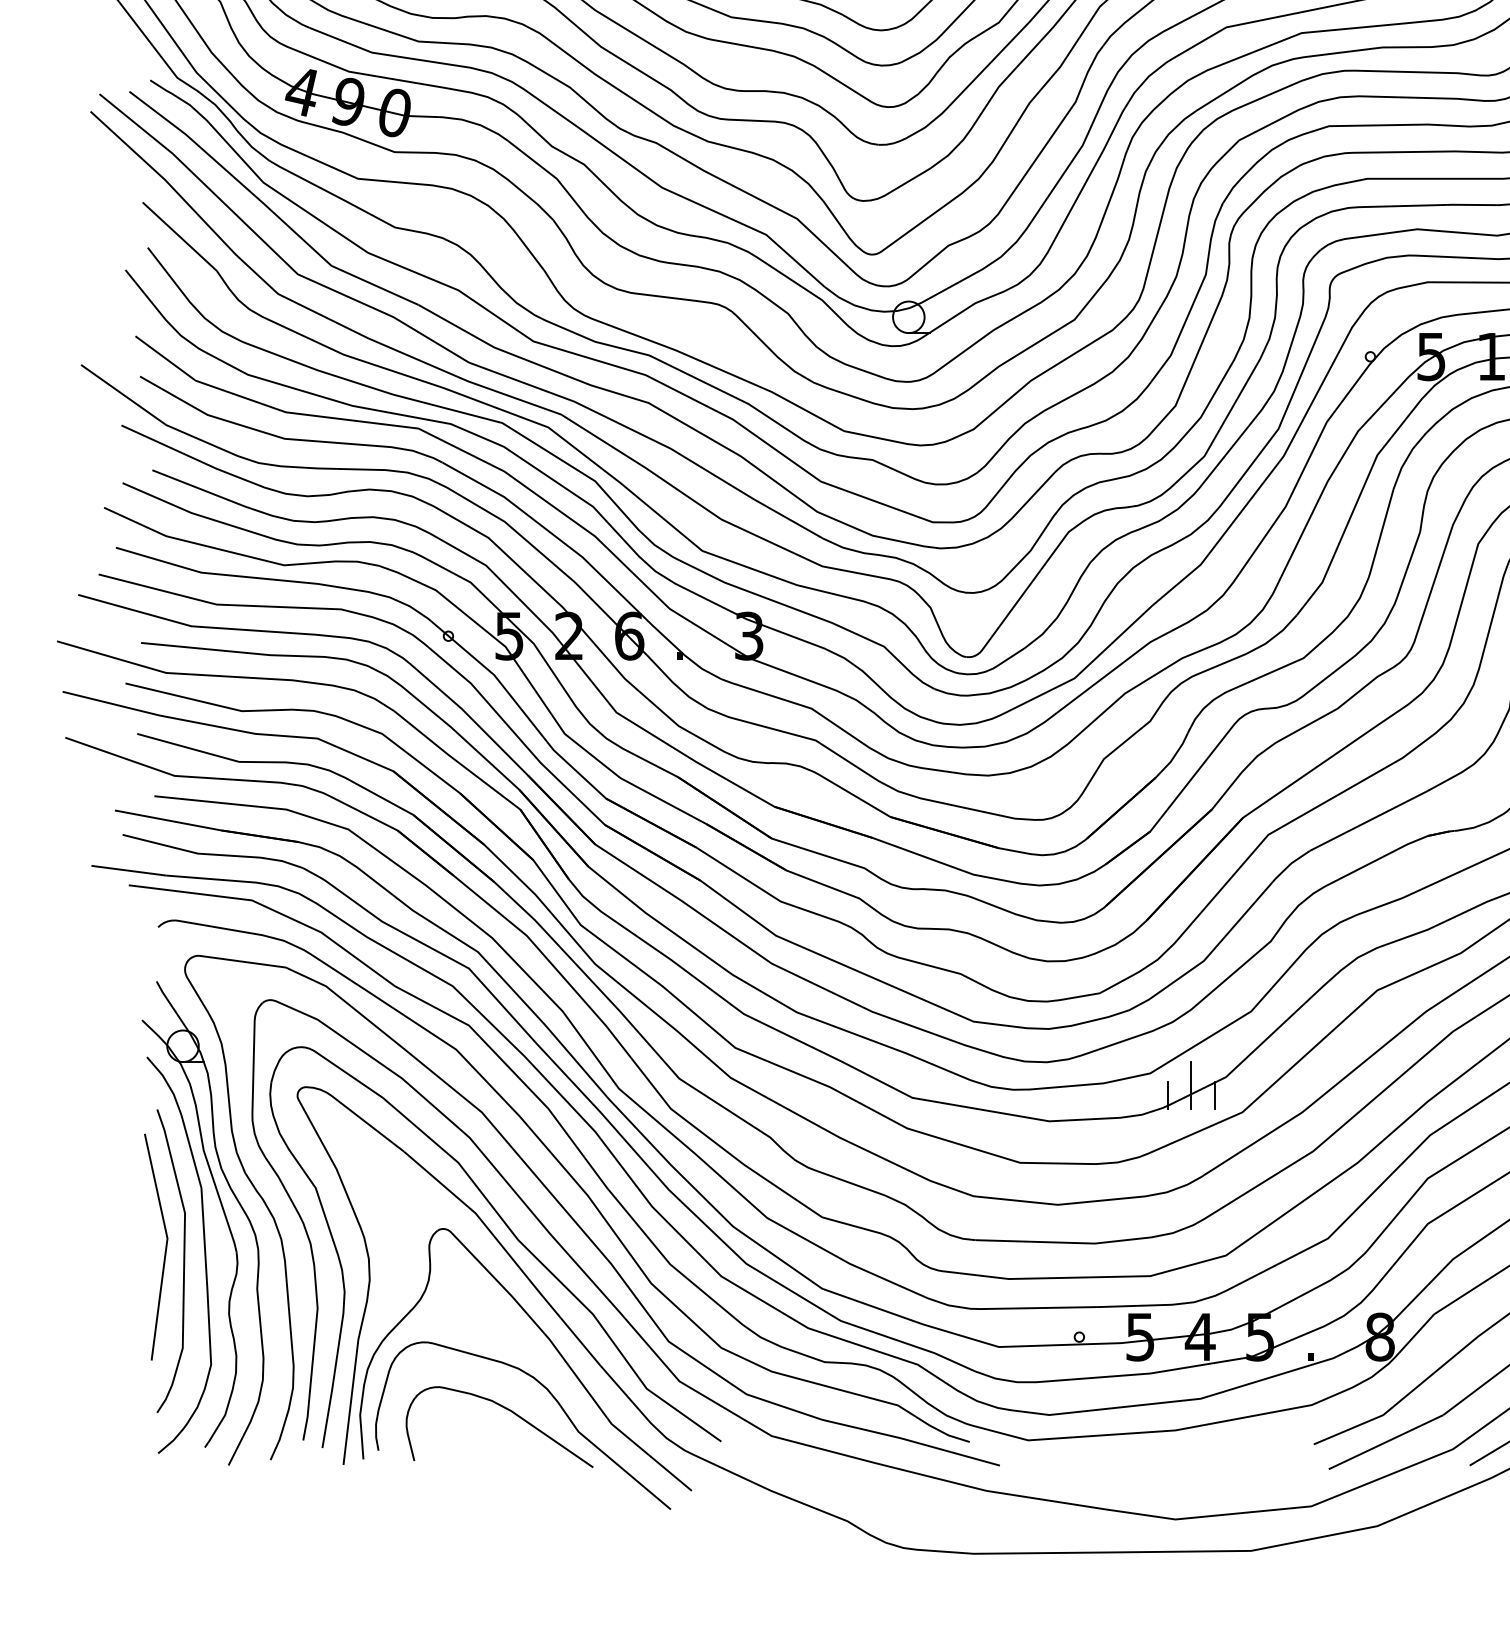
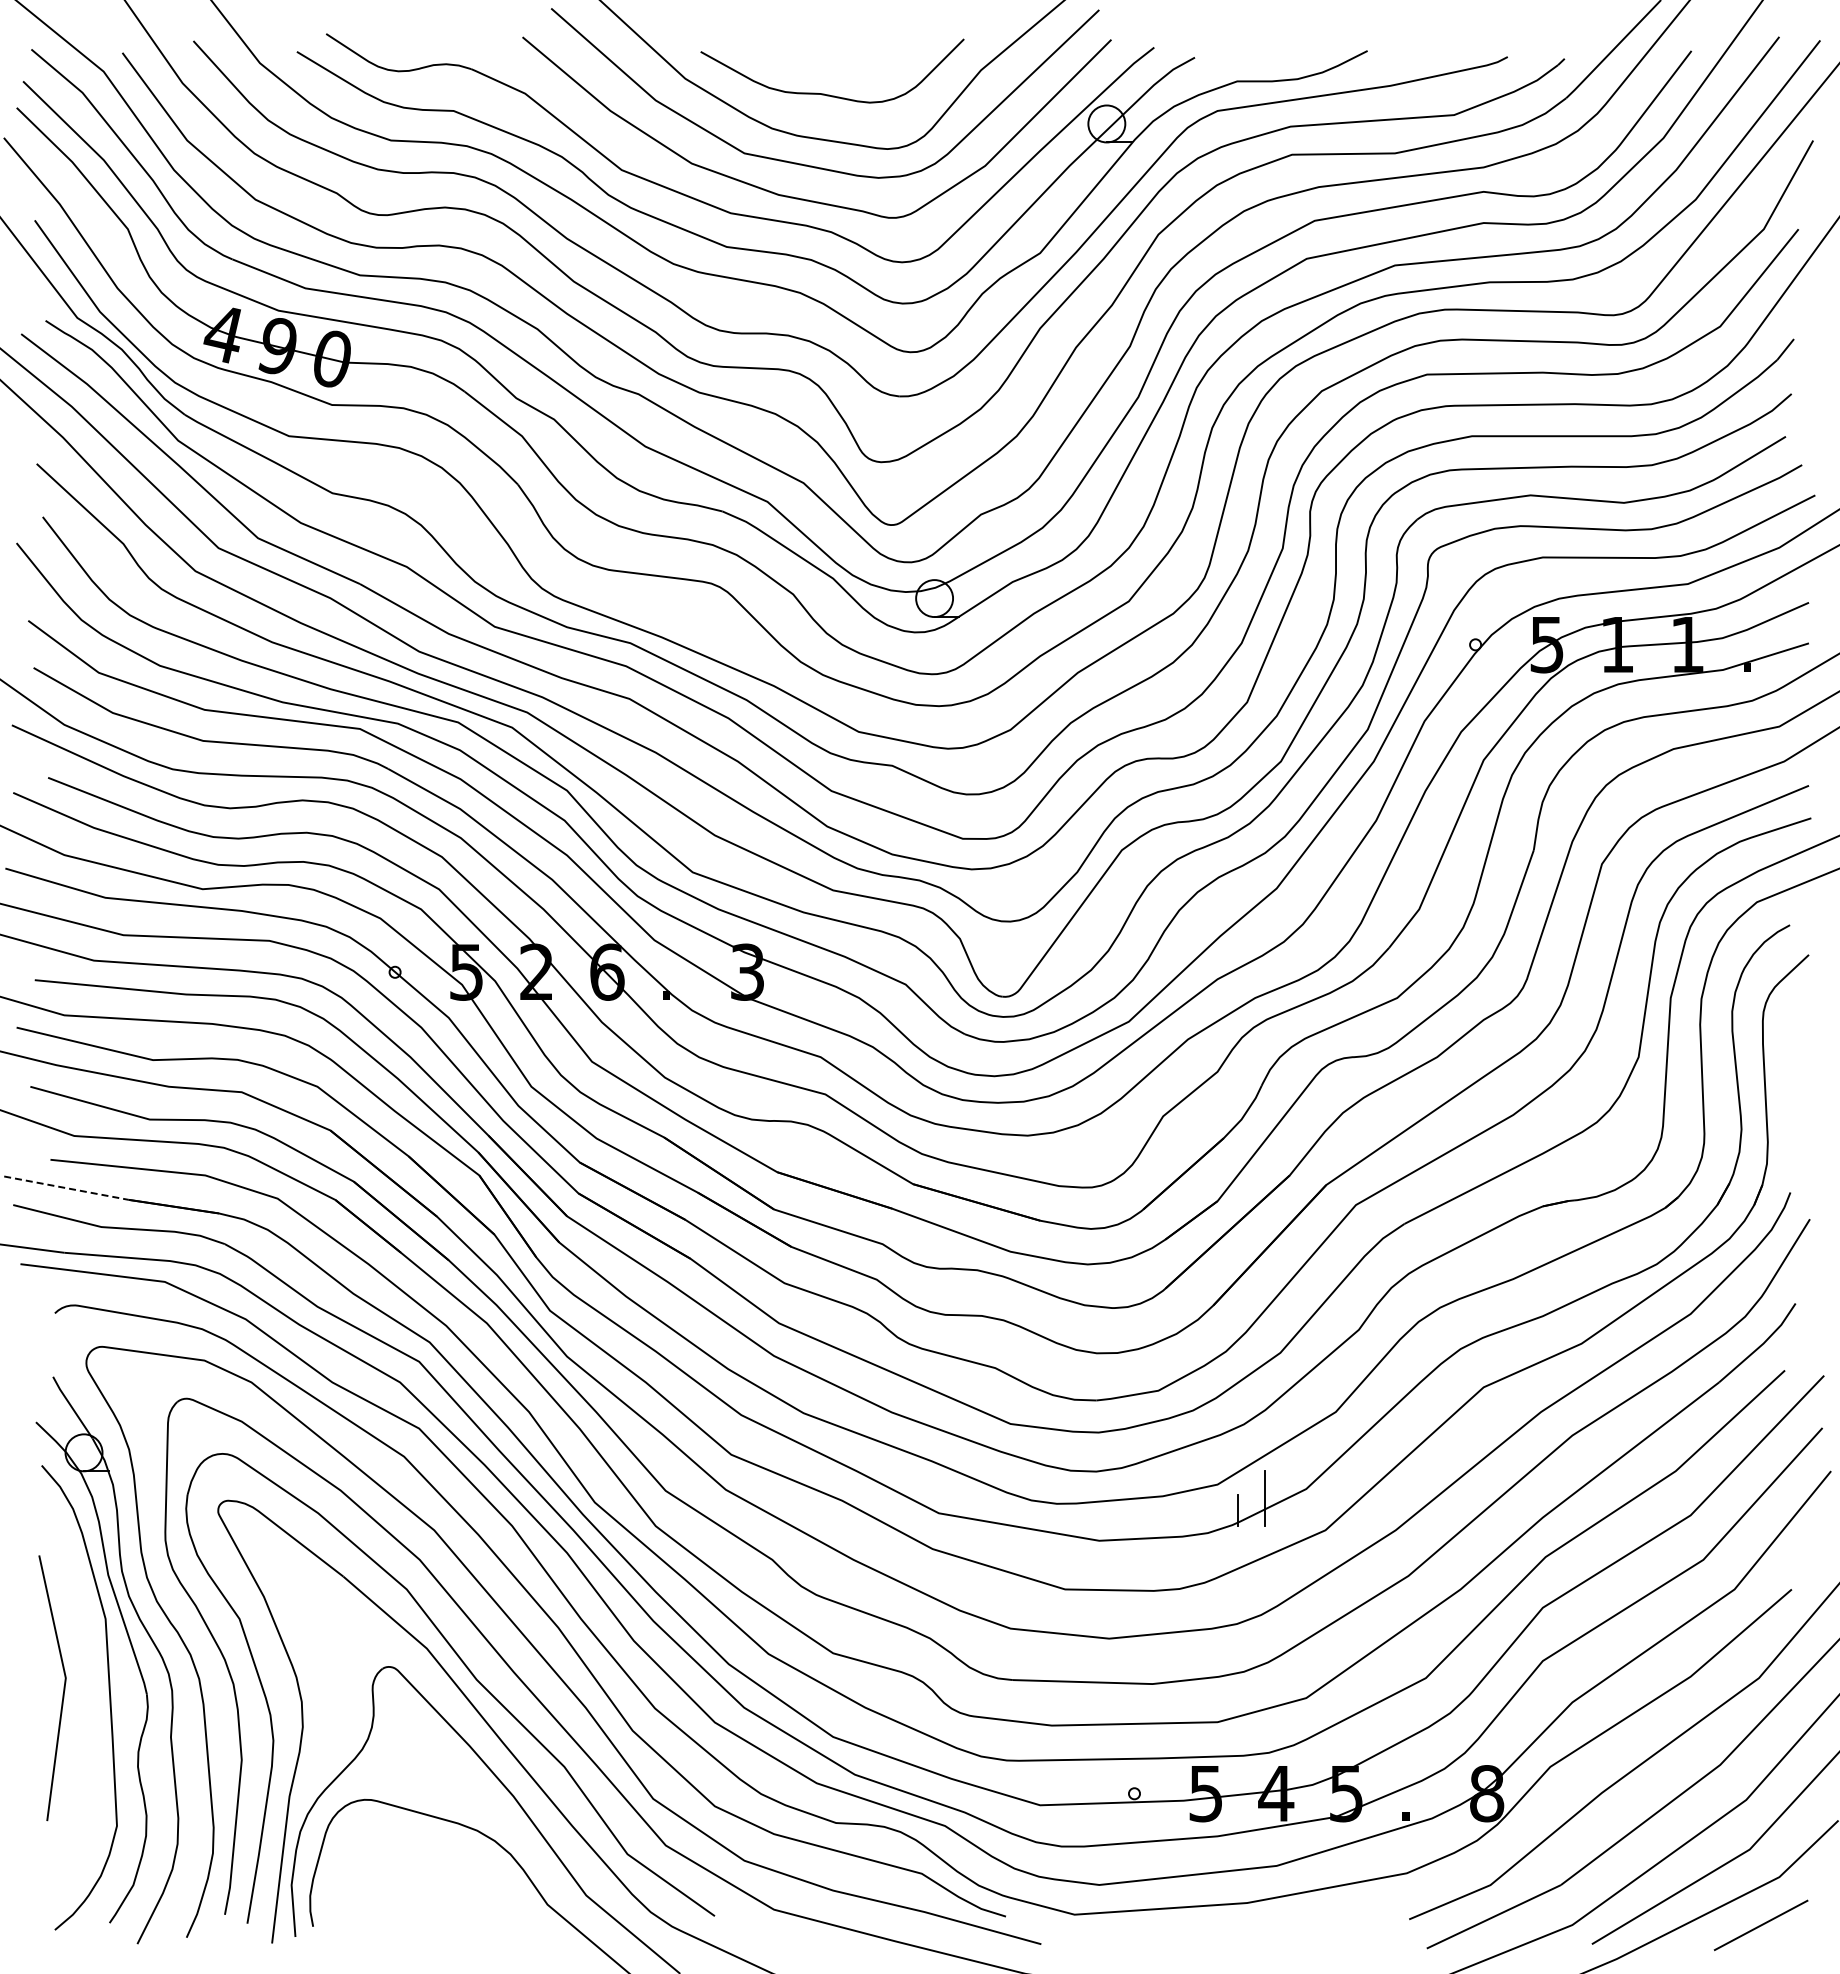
line: (168, 820) -> (66, 1188), solid -> dashed
line: (1215, 1095) -> (1293, 1510), removed
curve: (183, 1261) -> (84, 1704), removed
curve: (507, 1410) -> (464, 1879), removed

